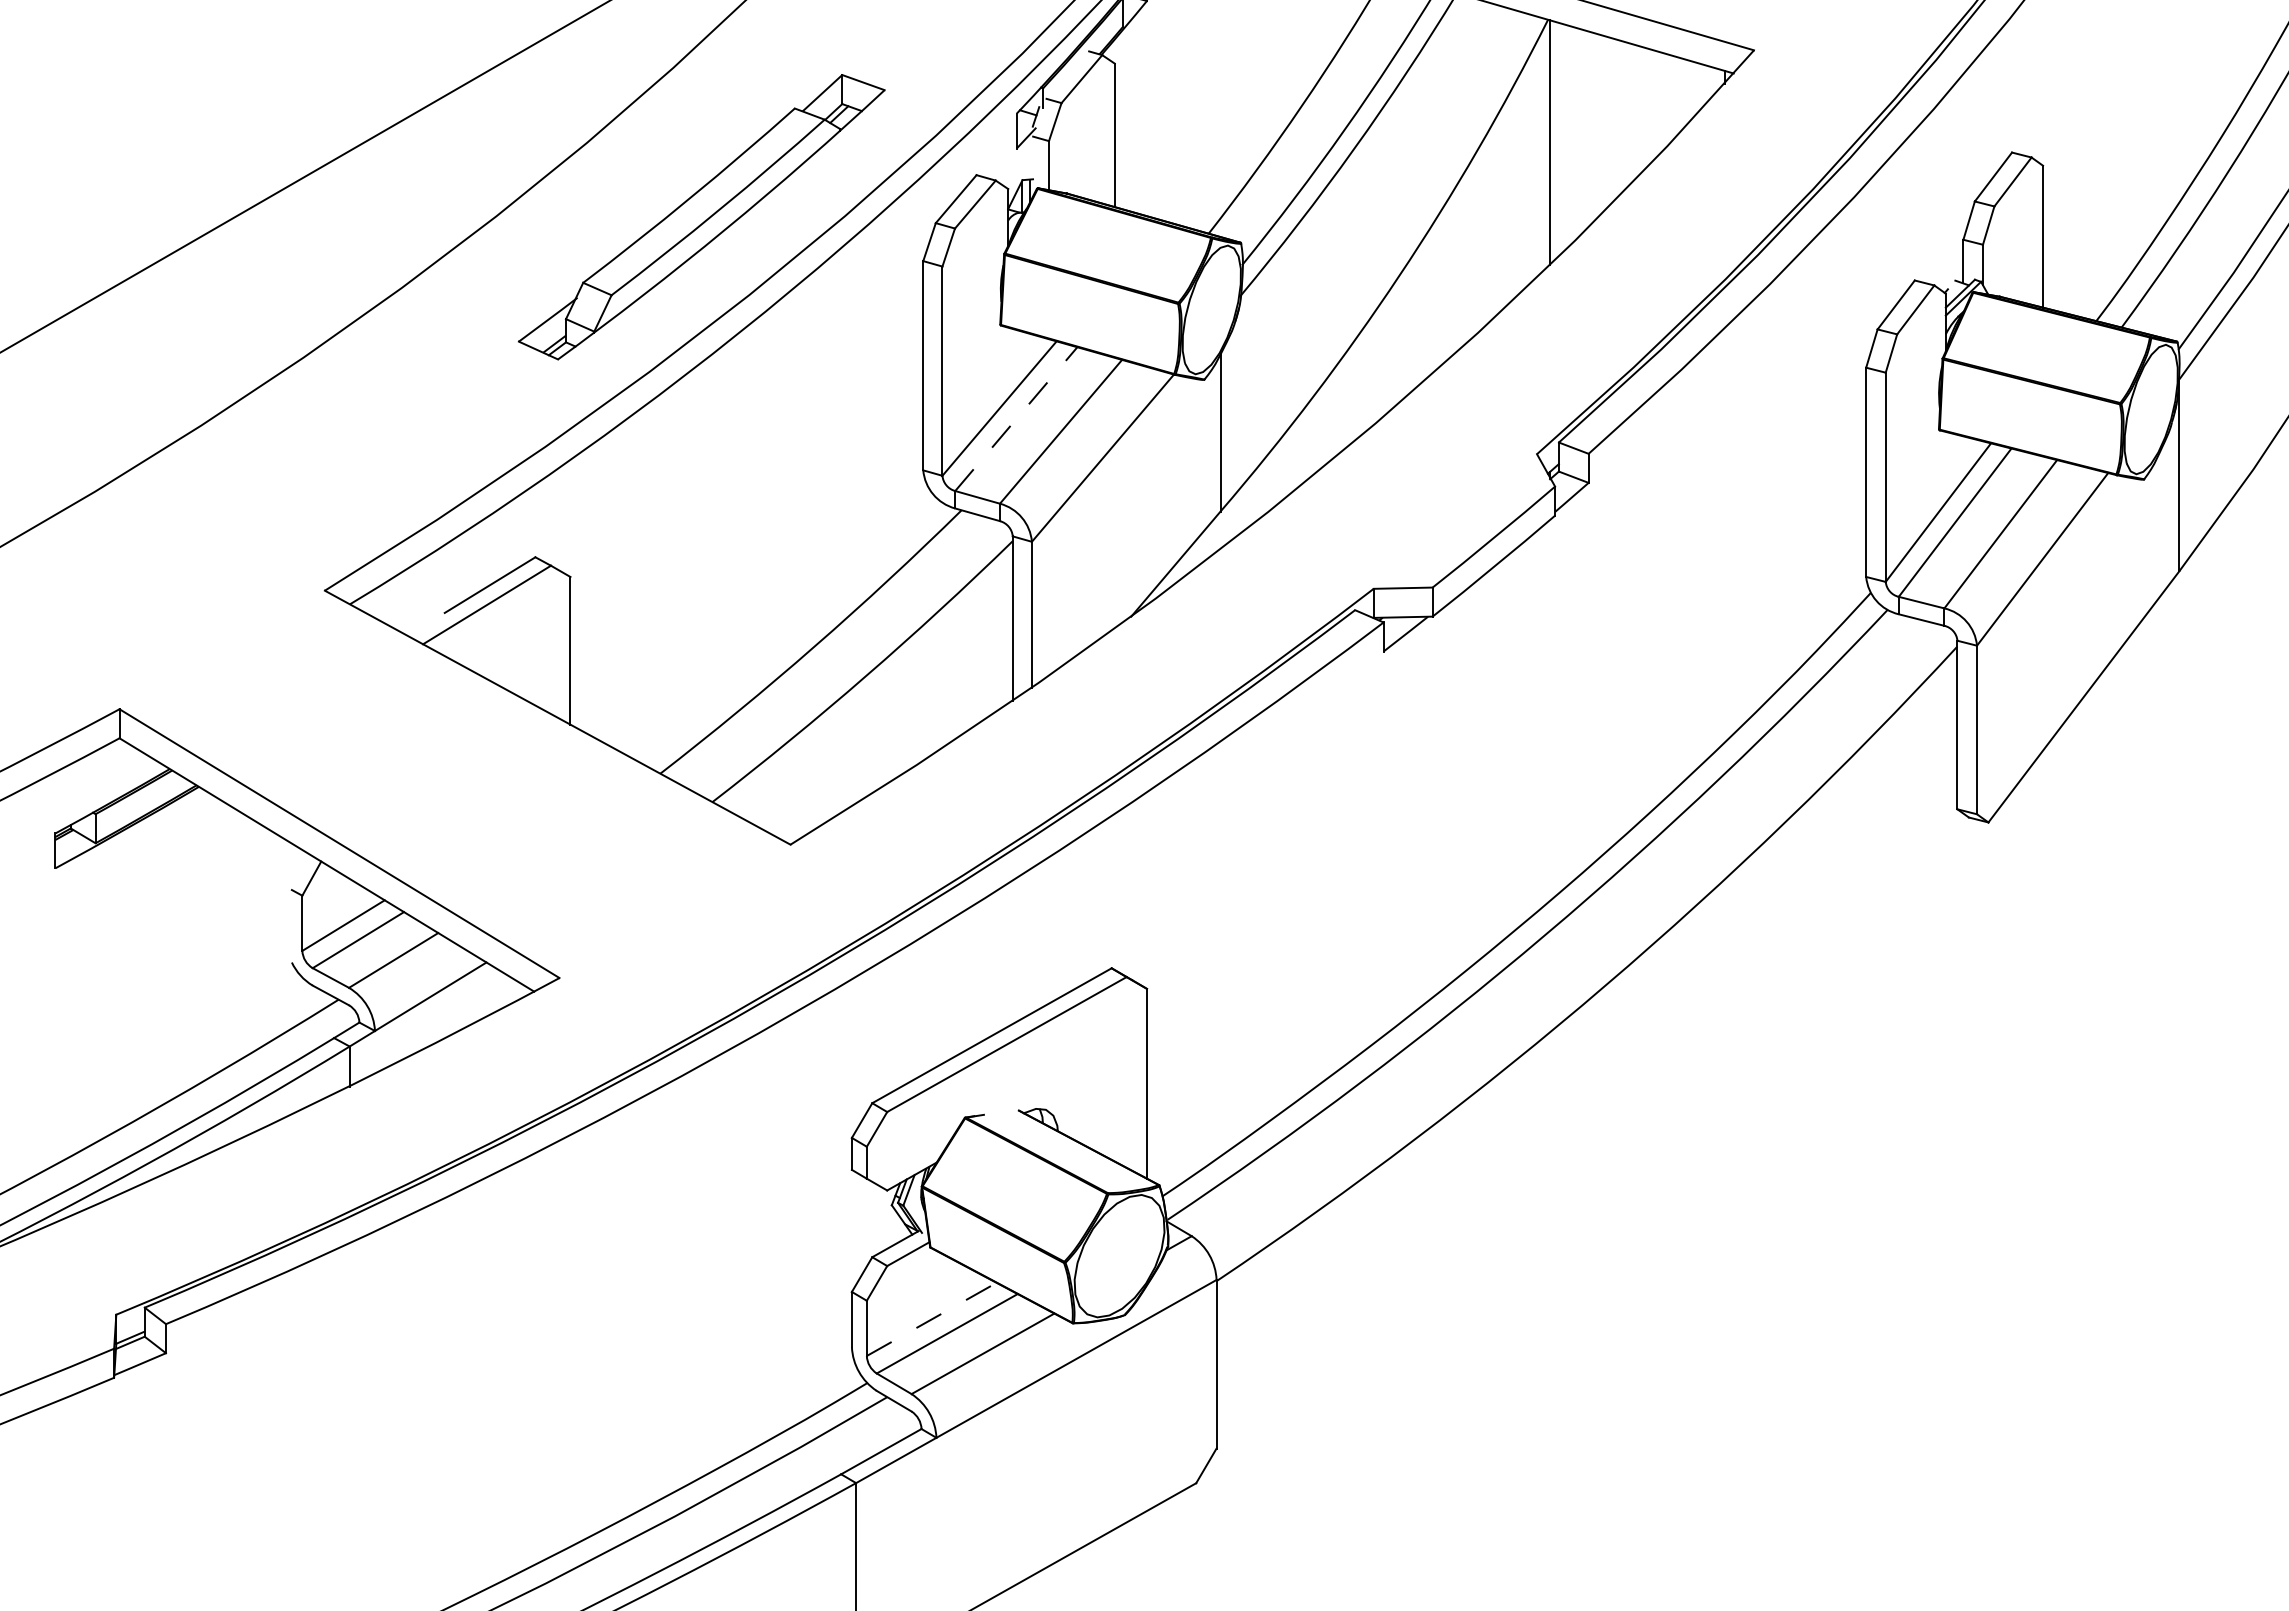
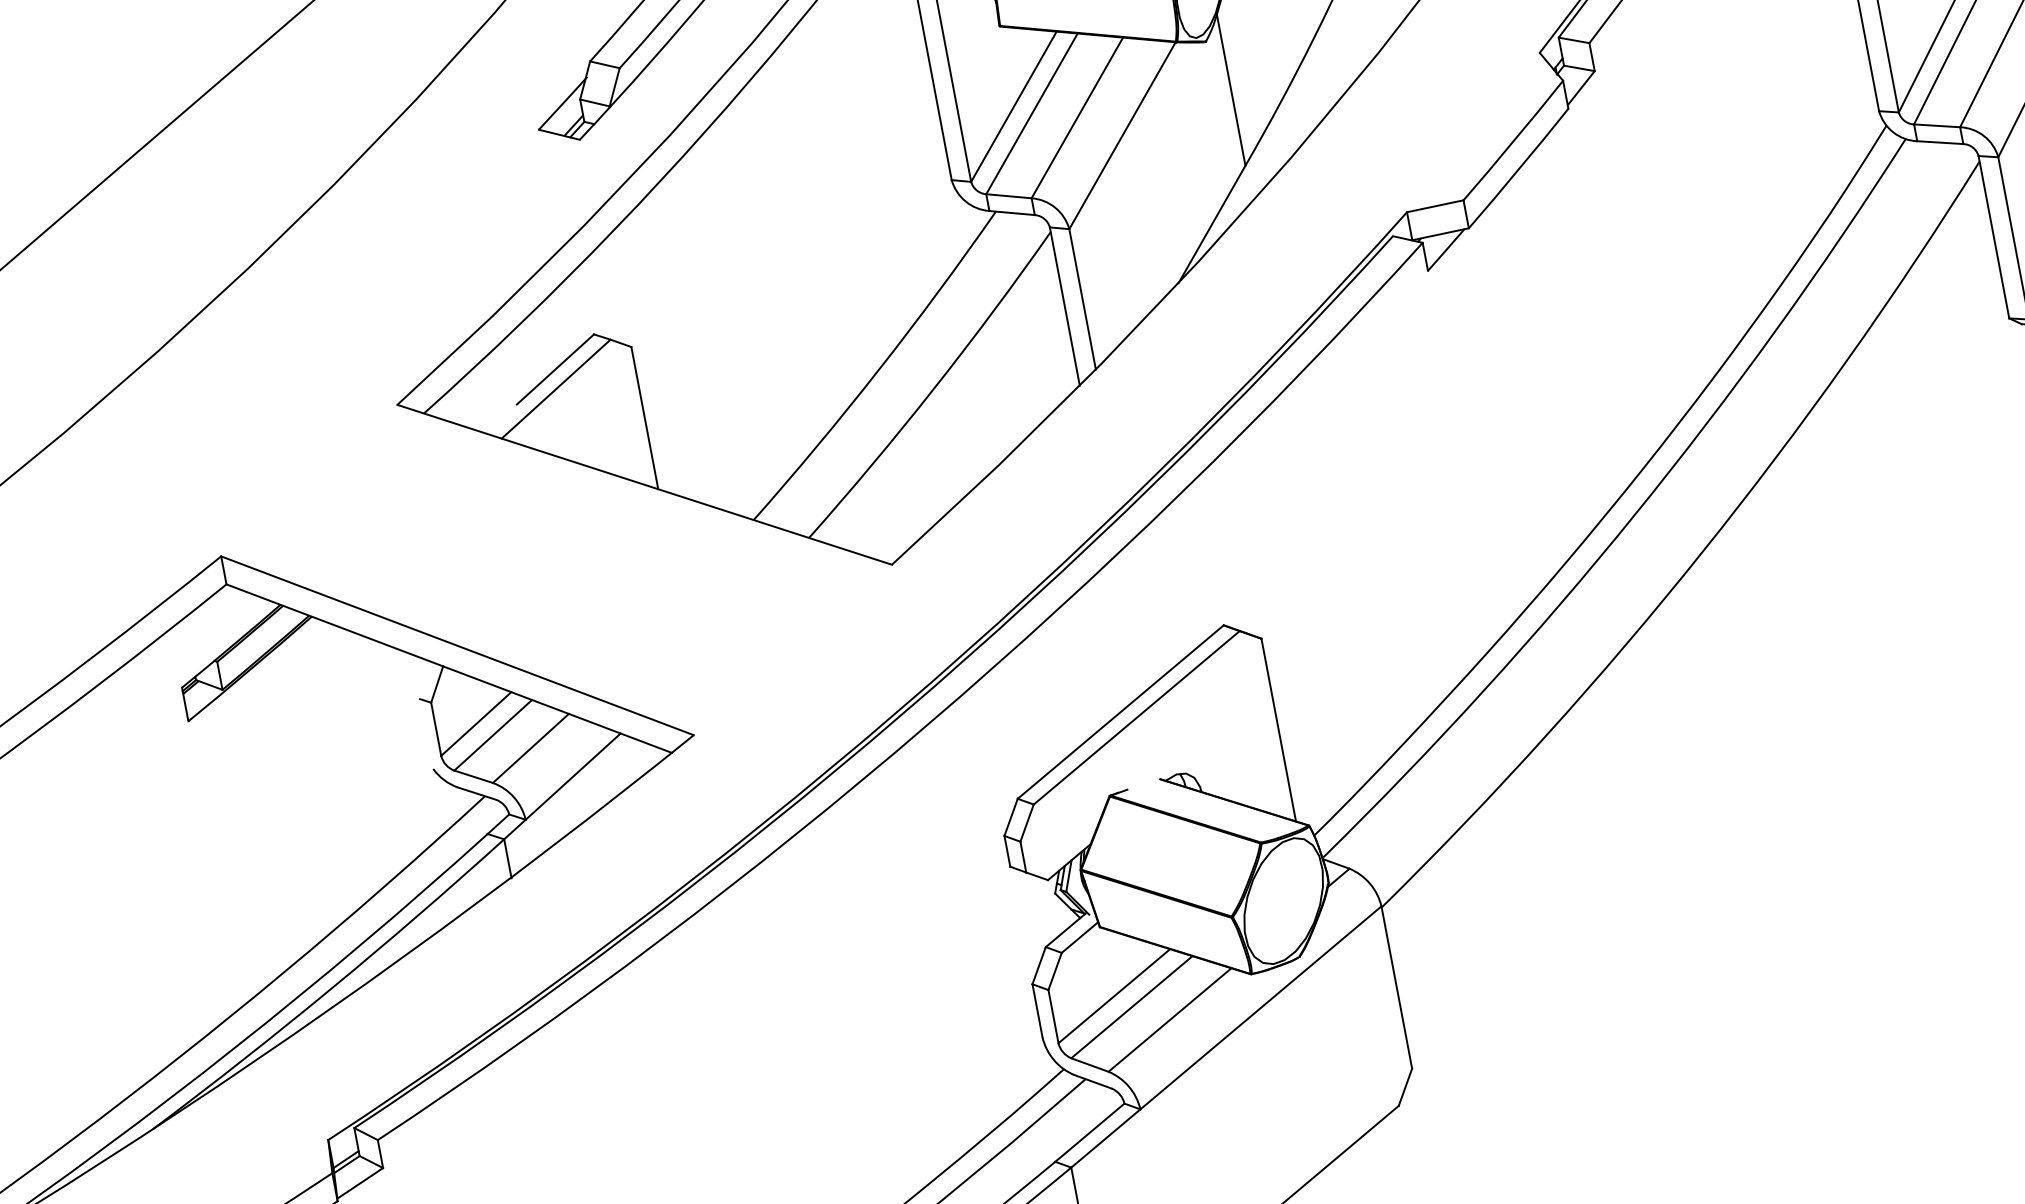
line: (1016, 418) -> (1032, 113), dashed -> solid
line: (932, 1319) -> (1115, 996), dashed -> solid

